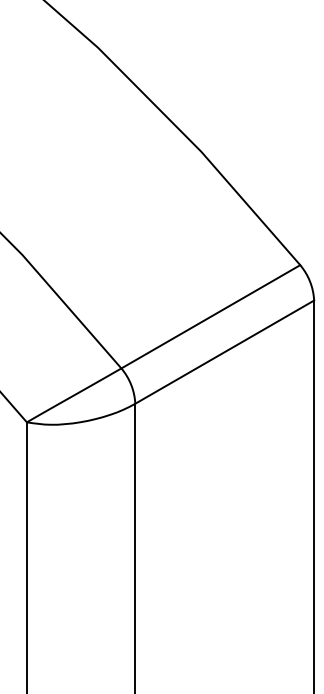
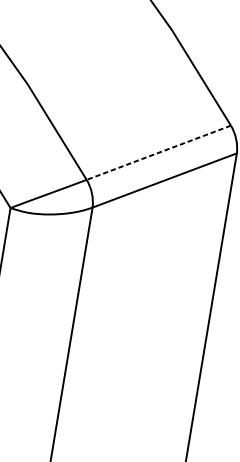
line: (210, 317) -> (158, 153), solid -> dashed

